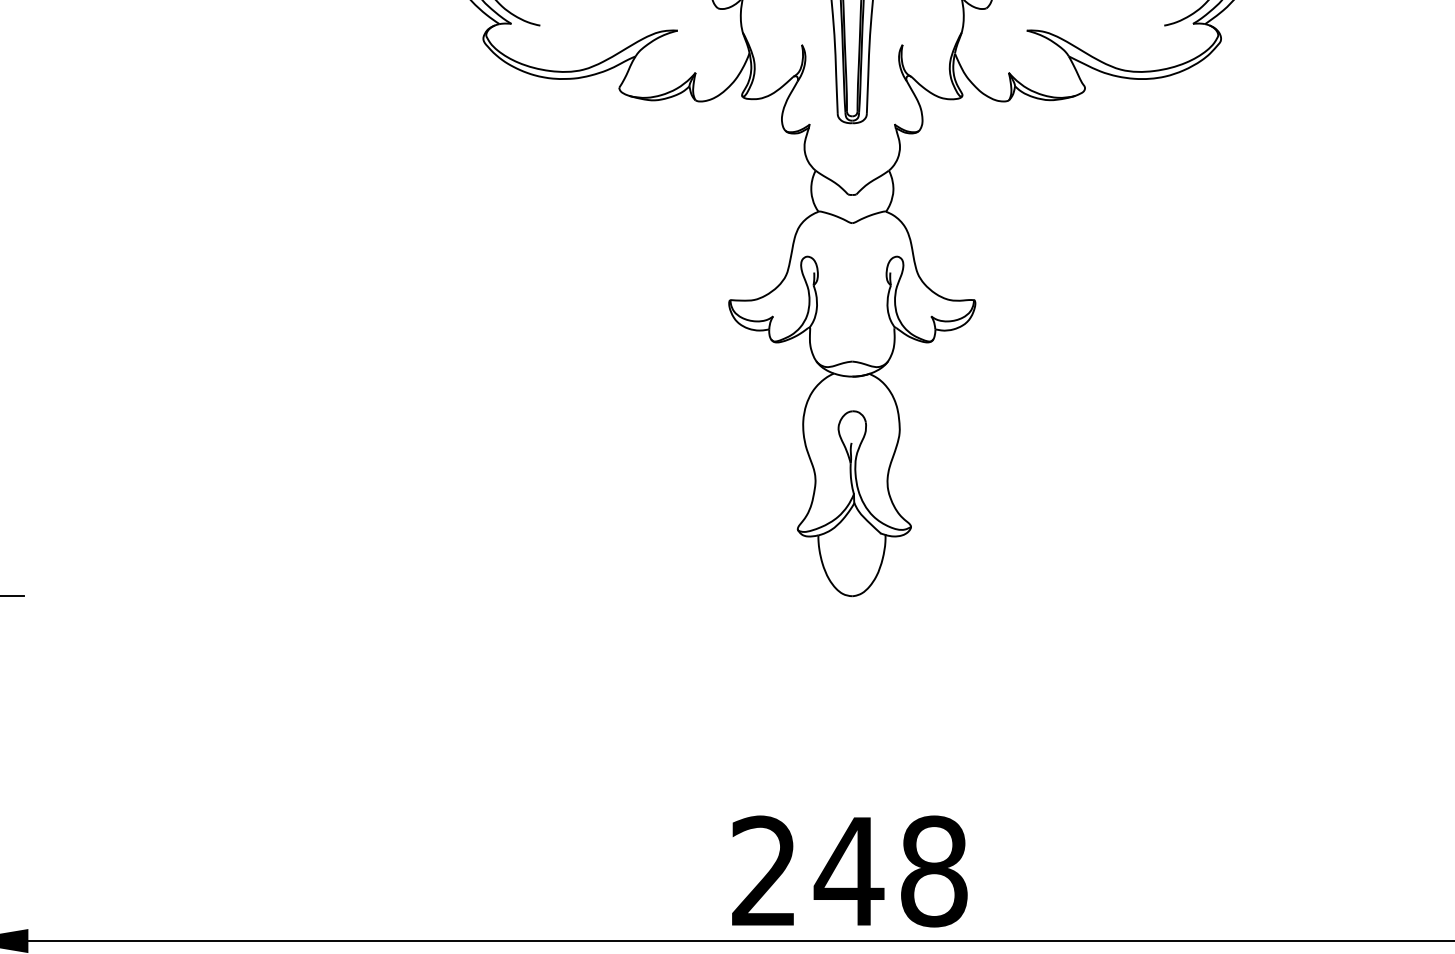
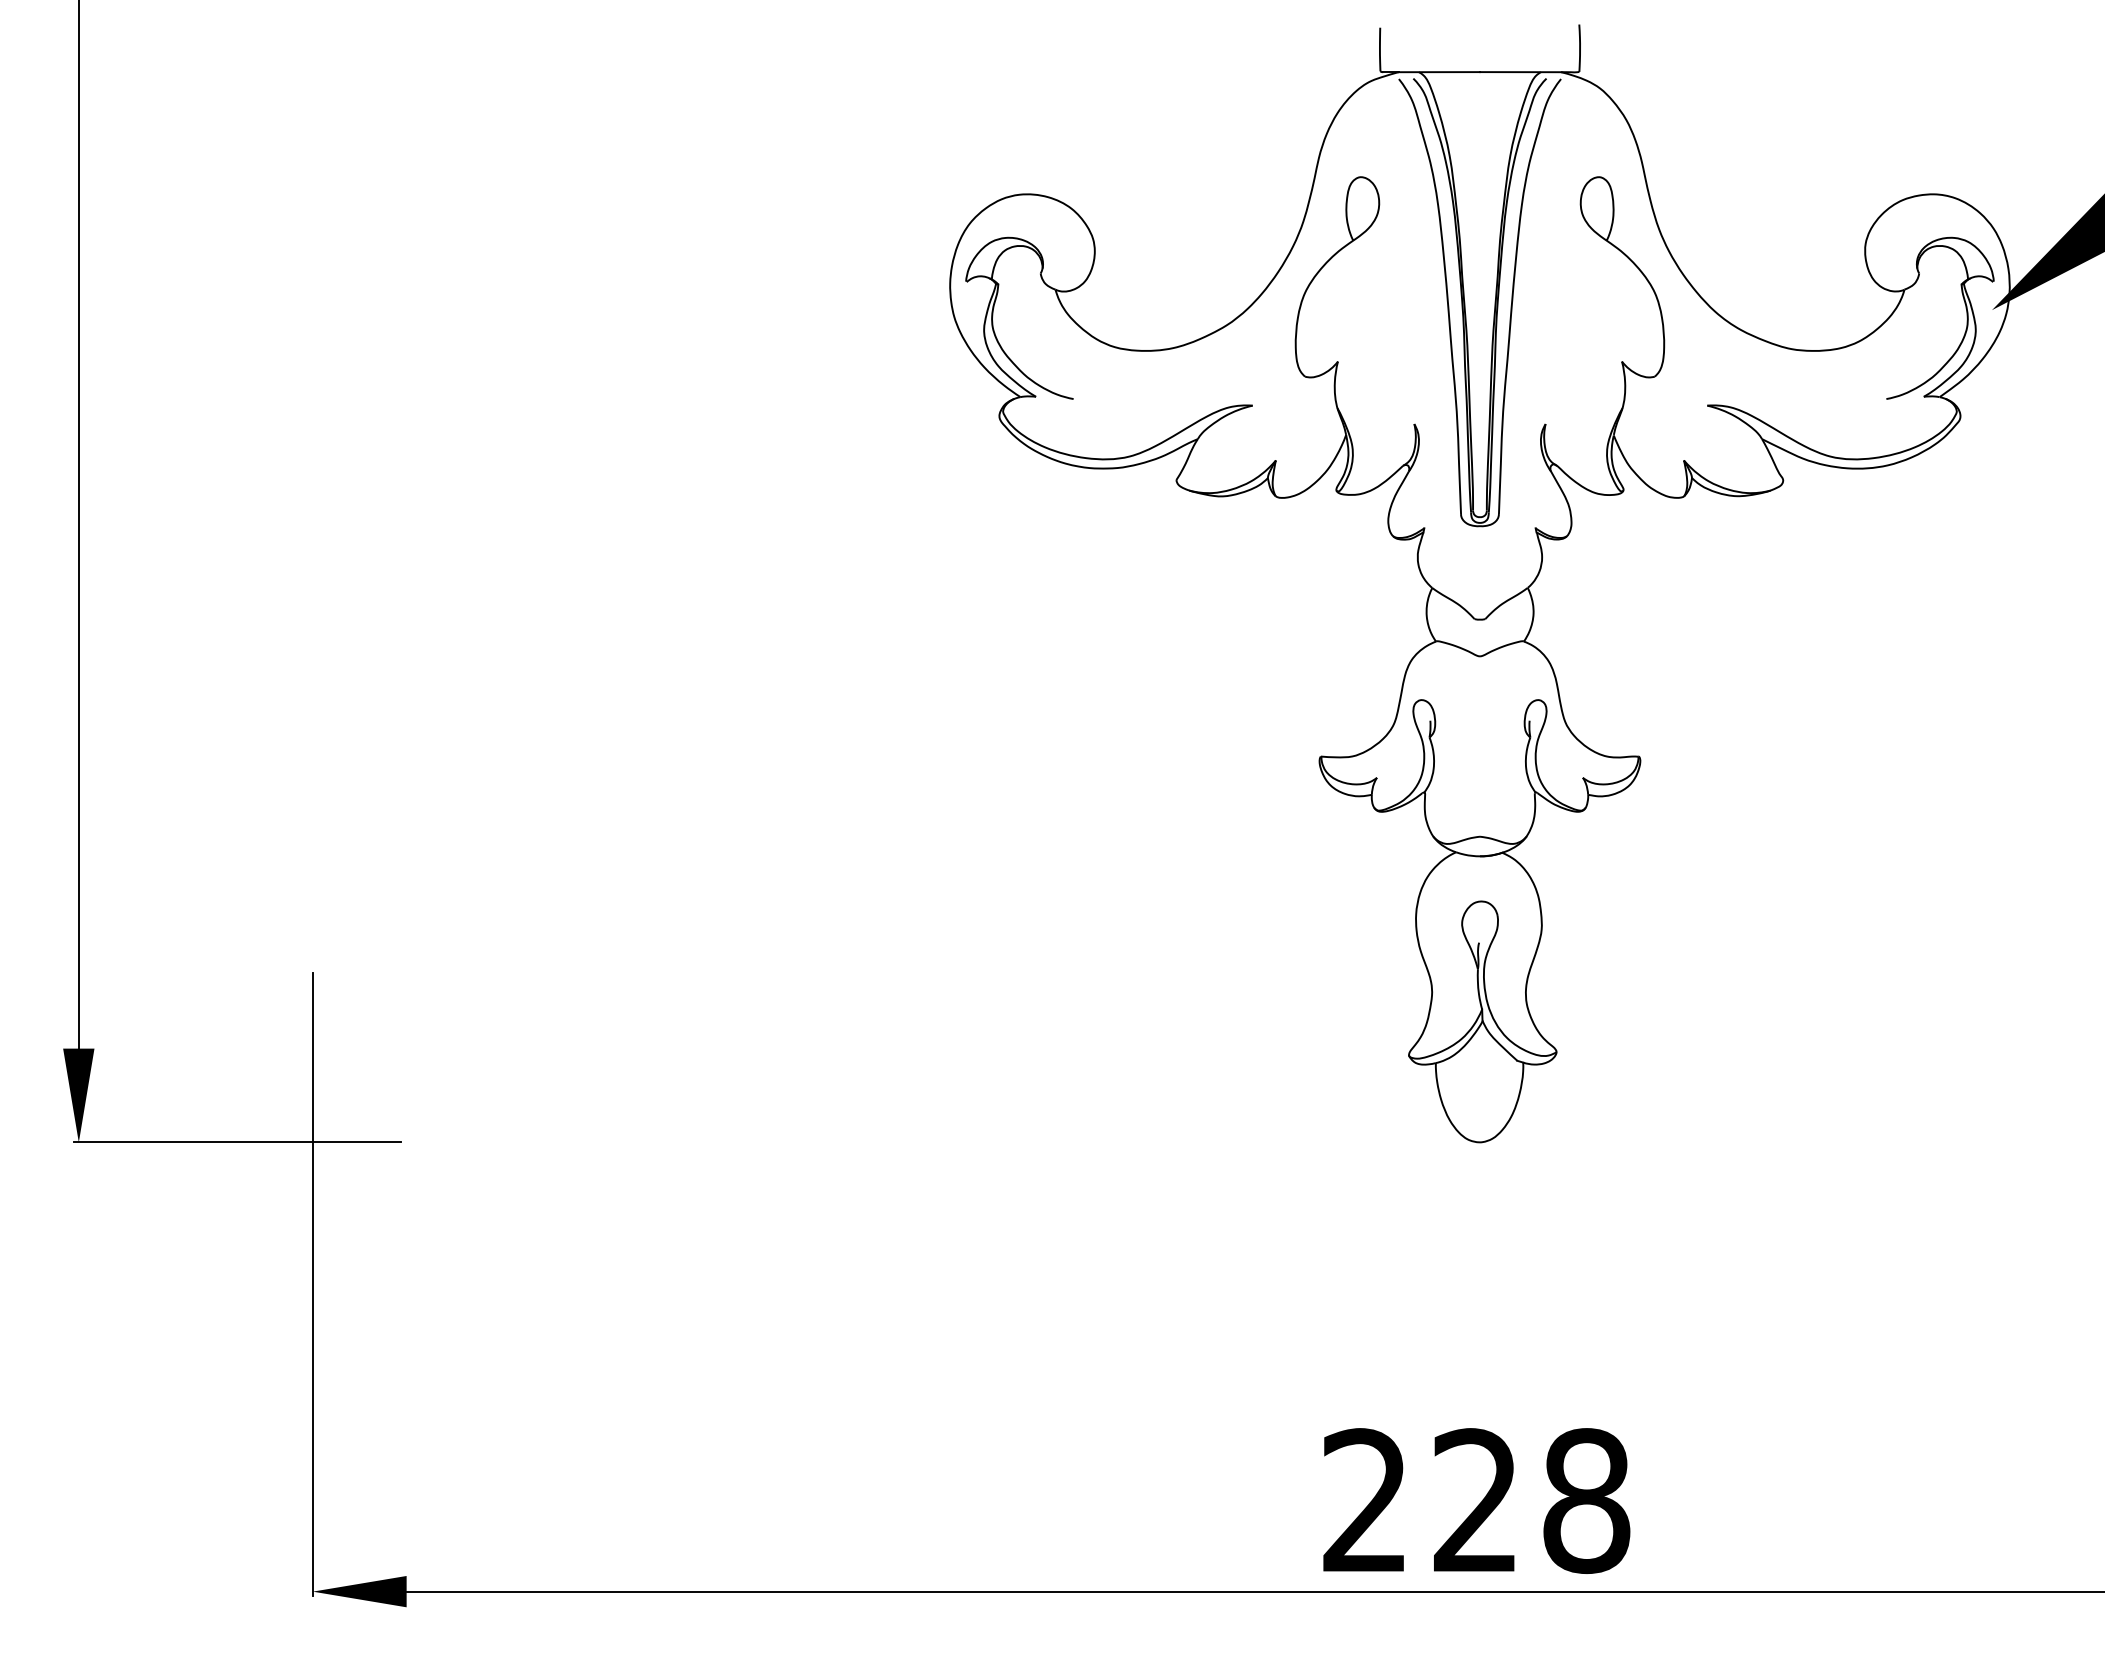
text: (848, 870) -> (1475, 1499), 248 -> 228

